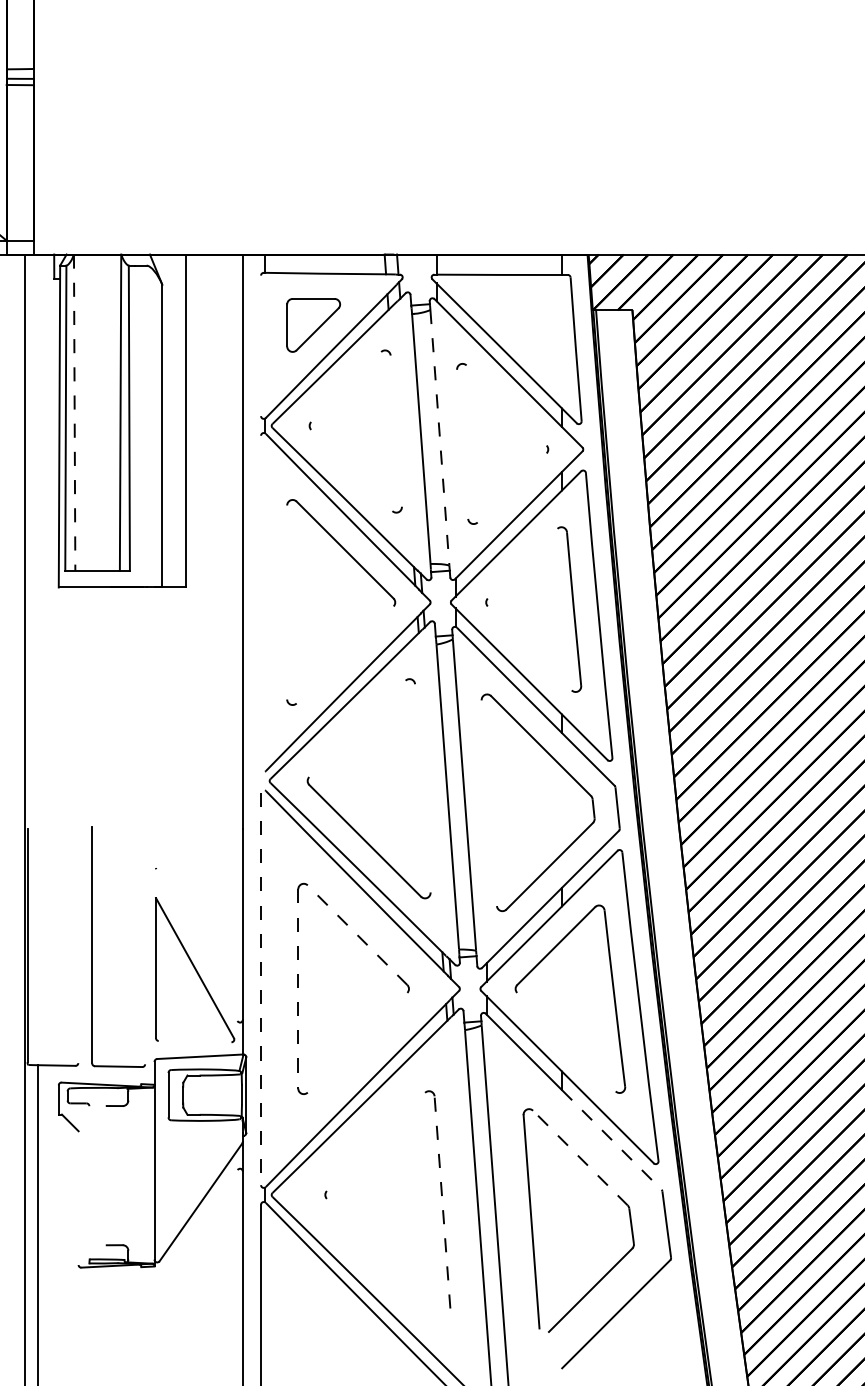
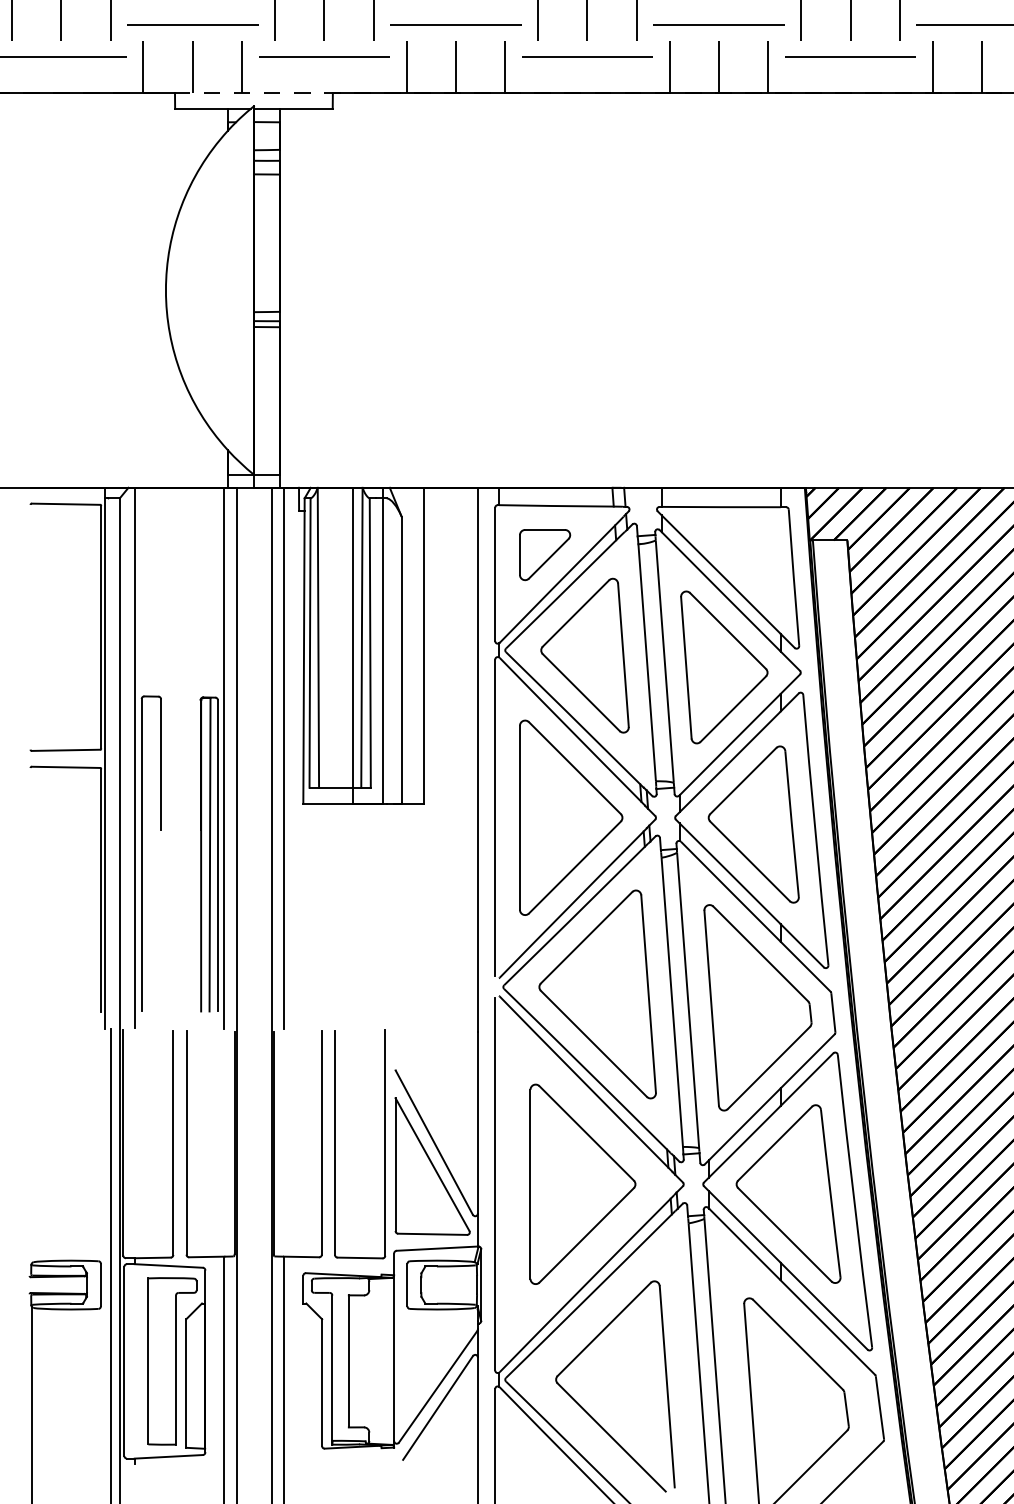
line: (261, 345) -> (495, 574), added
line: (345, 387) -> (575, 613), added
line: (507, 406) -> (728, 631), added
line: (74, 412) -> (318, 637), dashed -> solid
line: (111, 420) -> (353, 645), added
line: (142, 420) -> (382, 645), added
line: (396, 431) -> (623, 655), added
line: (439, 437) -> (664, 661), dashed -> solid
line: (462, 443) -> (686, 667), added
line: (351, 470) -> (580, 692), added
line: (512, 487) -> (733, 708), added
line: (37, 539) -> (283, 758), added
line: (522, 563) -> (743, 780), added
line: (261, 602) -> (495, 817), added
line: (286, 602) -> (519, 817), added
line: (529, 648) -> (749, 861), added
line: (344, 654) -> (574, 867), added
line: (357, 728) -> (586, 937), added
line: (422, 787) -> (648, 993), added
line: (489, 802) -> (711, 1007), added
line: (357, 935) -> (586, 1133), dashed -> solid
line: (77, 944) -> (321, 1142), added
line: (145, 944) -> (385, 1142), added
line: (196, 944) -> (433, 1142), added
line: (261, 989) -> (495, 1184), dashed -> solid
line: (298, 989) -> (530, 1184), dashed -> solid
line: (194, 1040) -> (432, 1233), added
line: (566, 1041) -> (784, 1234), added
line: (357, 1042) -> (586, 1235), added
line: (611, 1139) -> (827, 1327), dashed -> solid
line: (375, 1142) -> (603, 1329), added
line: (579, 1157) -> (797, 1344), dashed -> solid
line: (106, 1175) -> (348, 1361), added
line: (89, 1184) -> (332, 1369), added
line: (78, 1197) -> (322, 1382), added
line: (442, 1202) -> (667, 1386), dashed -> solid
line: (200, 1224) -> (437, 1407), added
line: (383, 1255) -> (611, 1437), added

